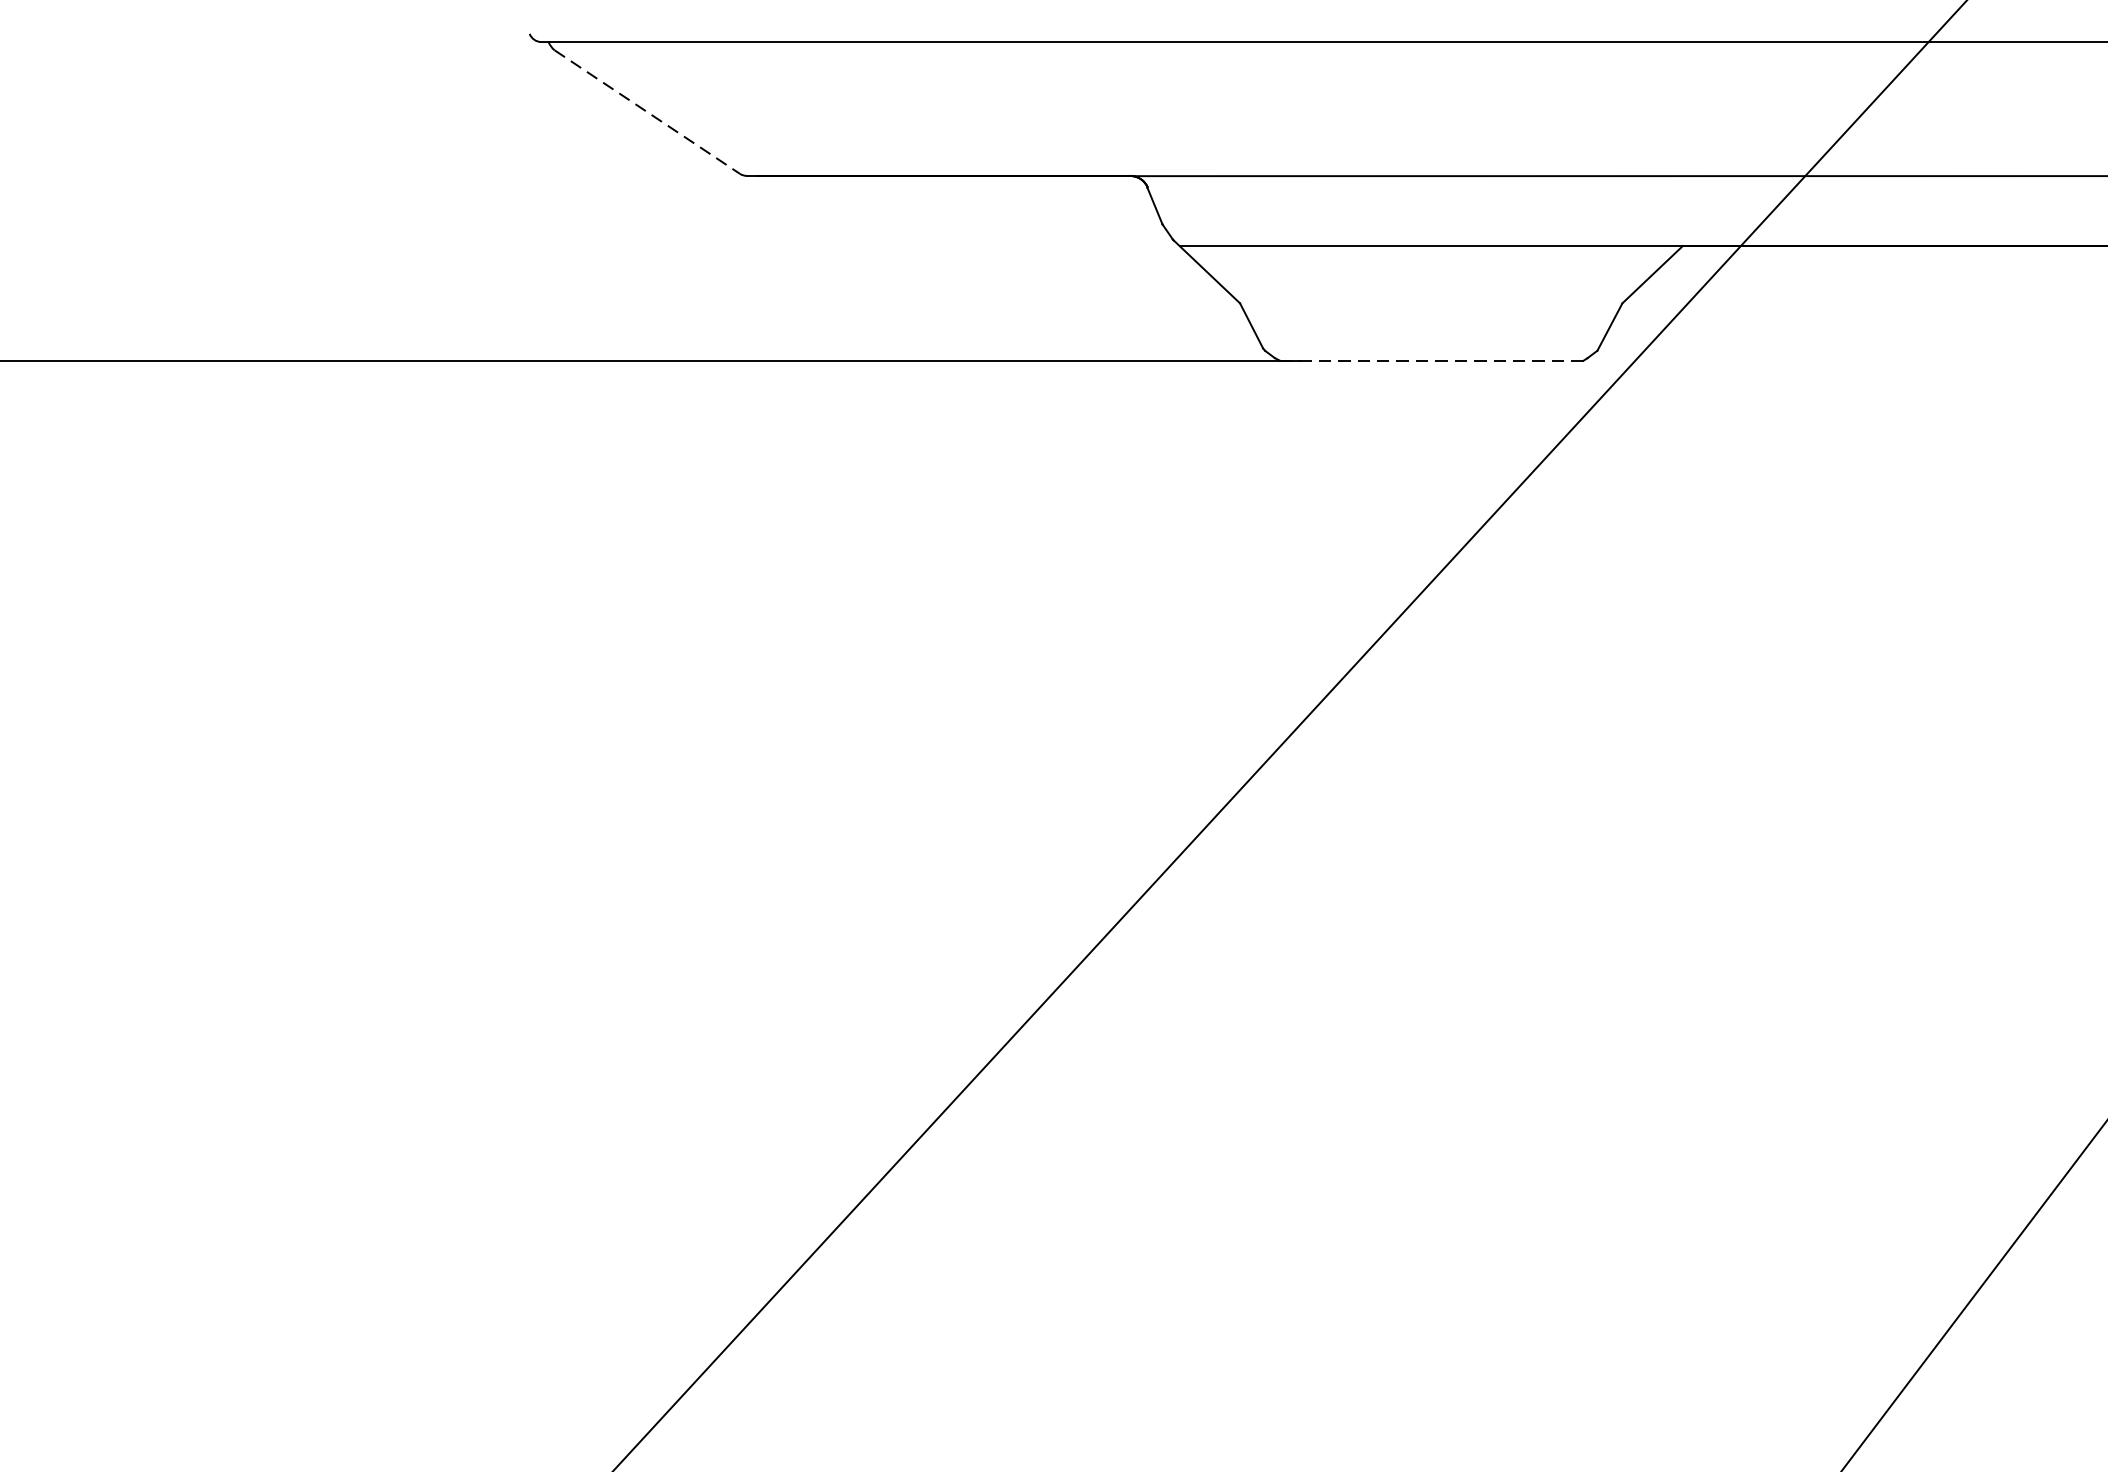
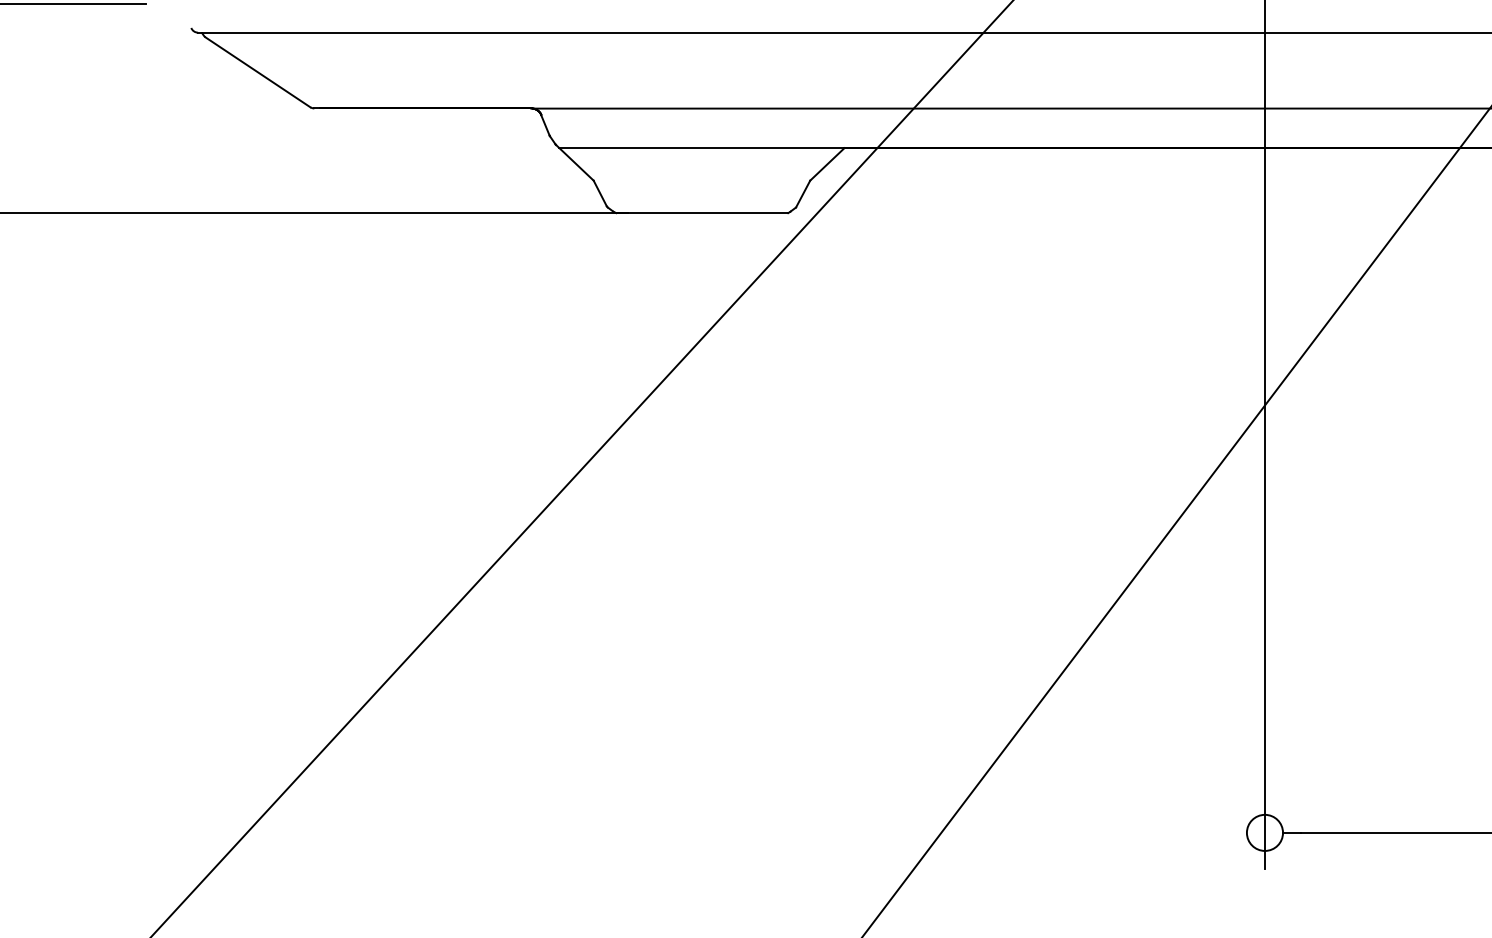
line: (648, 112) -> (258, 72), dashed -> solid
line: (1432, 361) -> (702, 213), dashed -> solid

